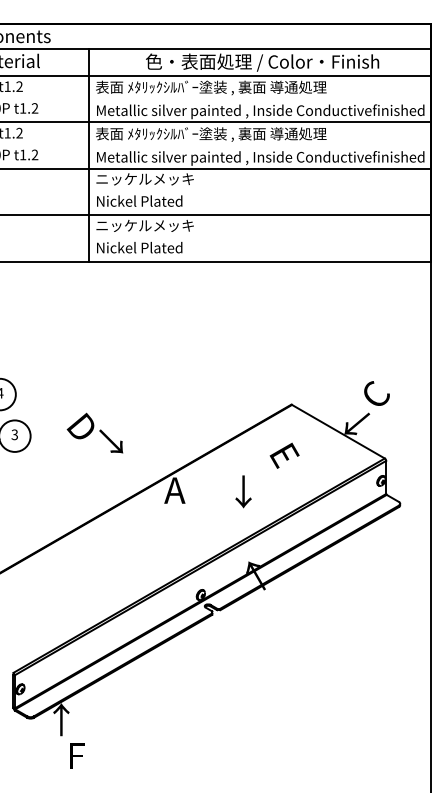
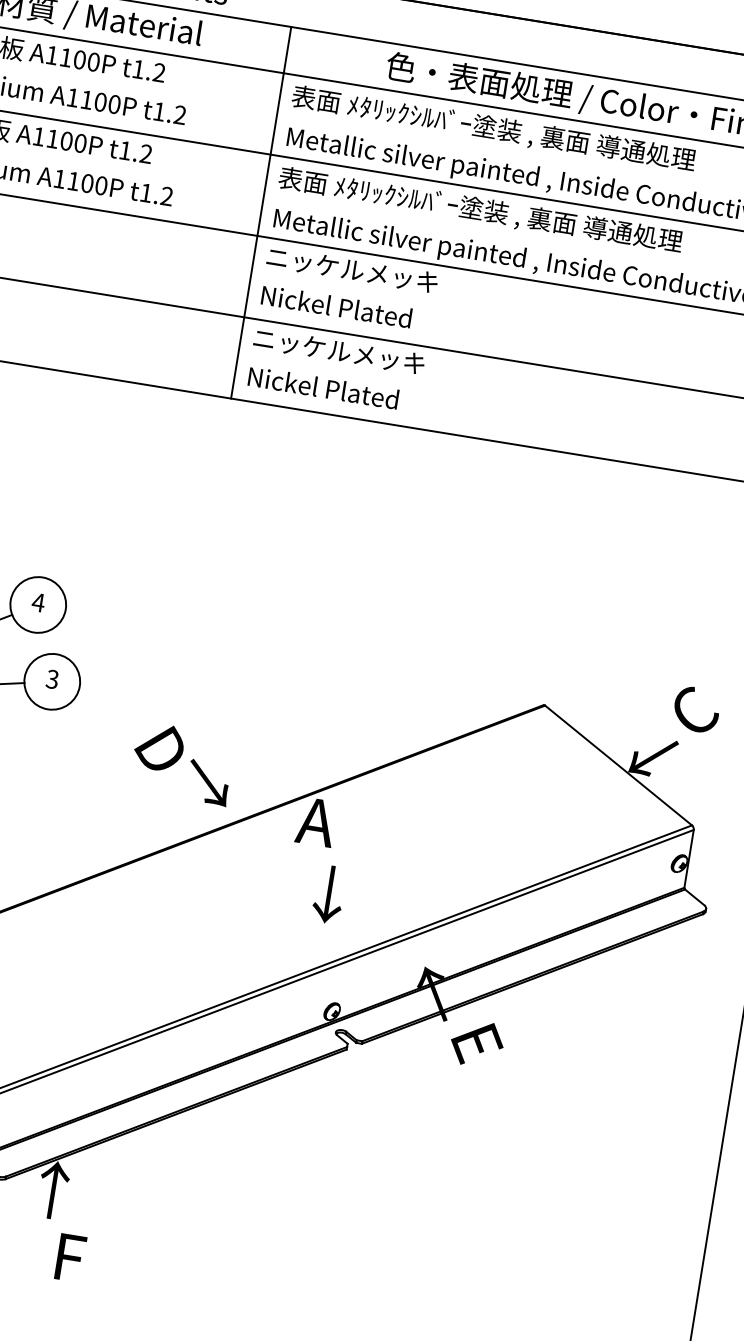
text: (94, 432) -> (181, 762), moved
text: (284, 455) -> (476, 1043), moved
text: (243, 491) -> (329, 893), moved

